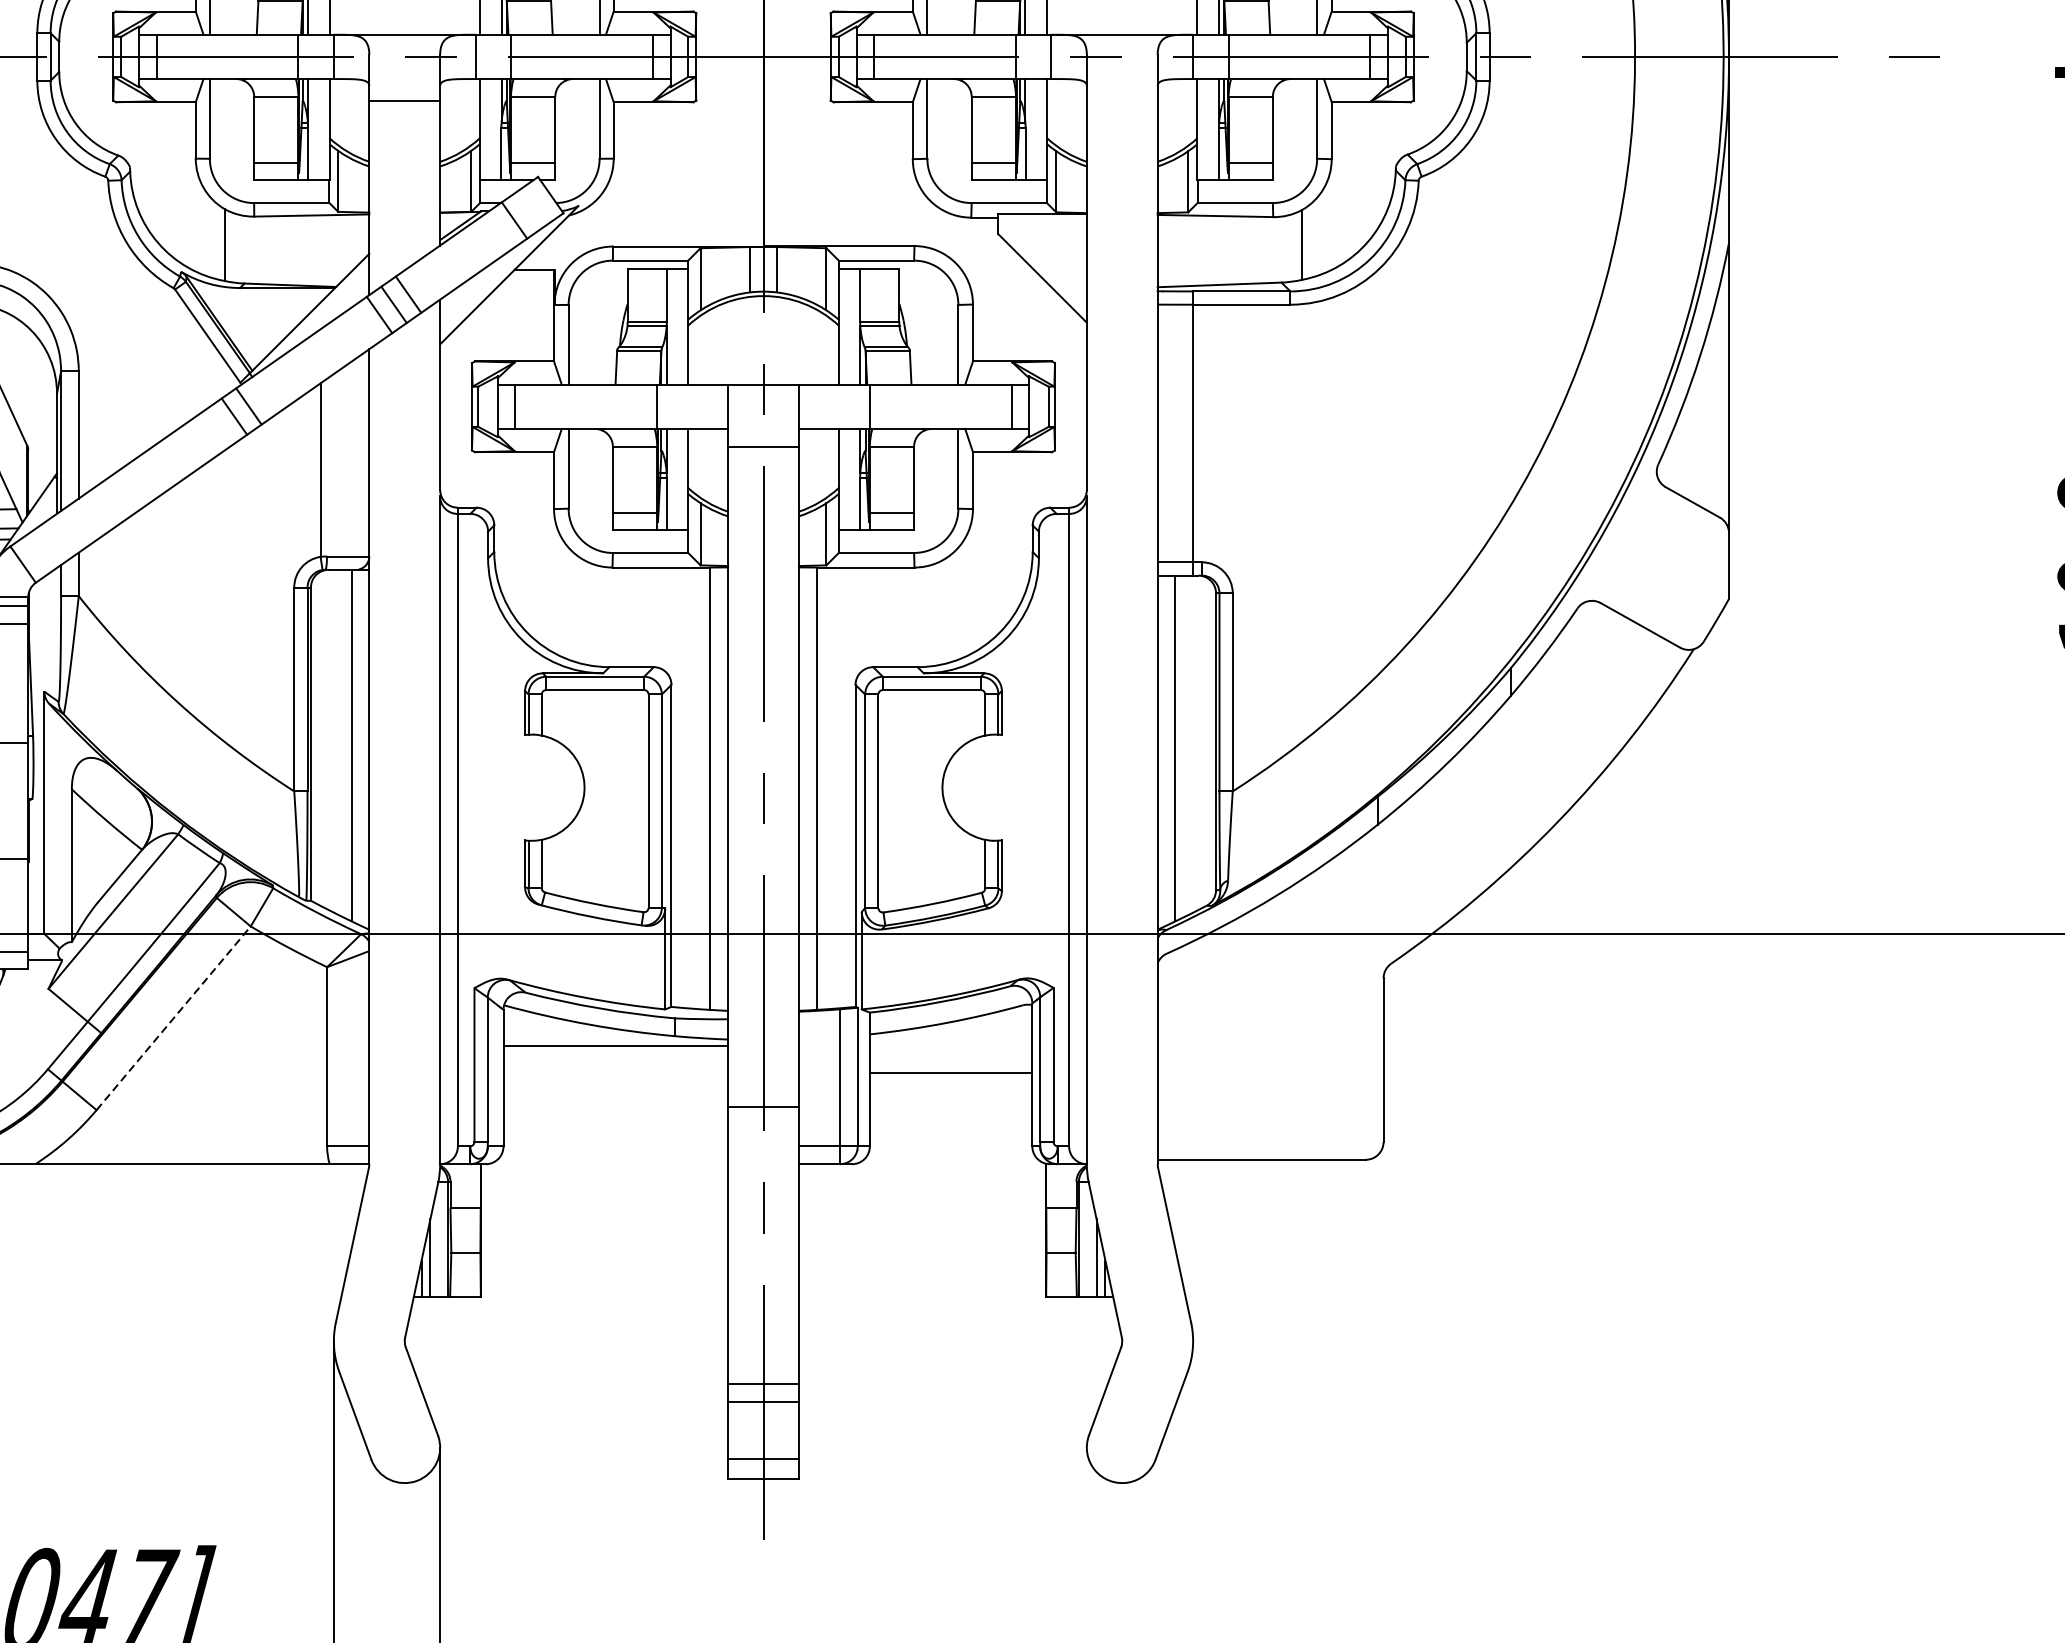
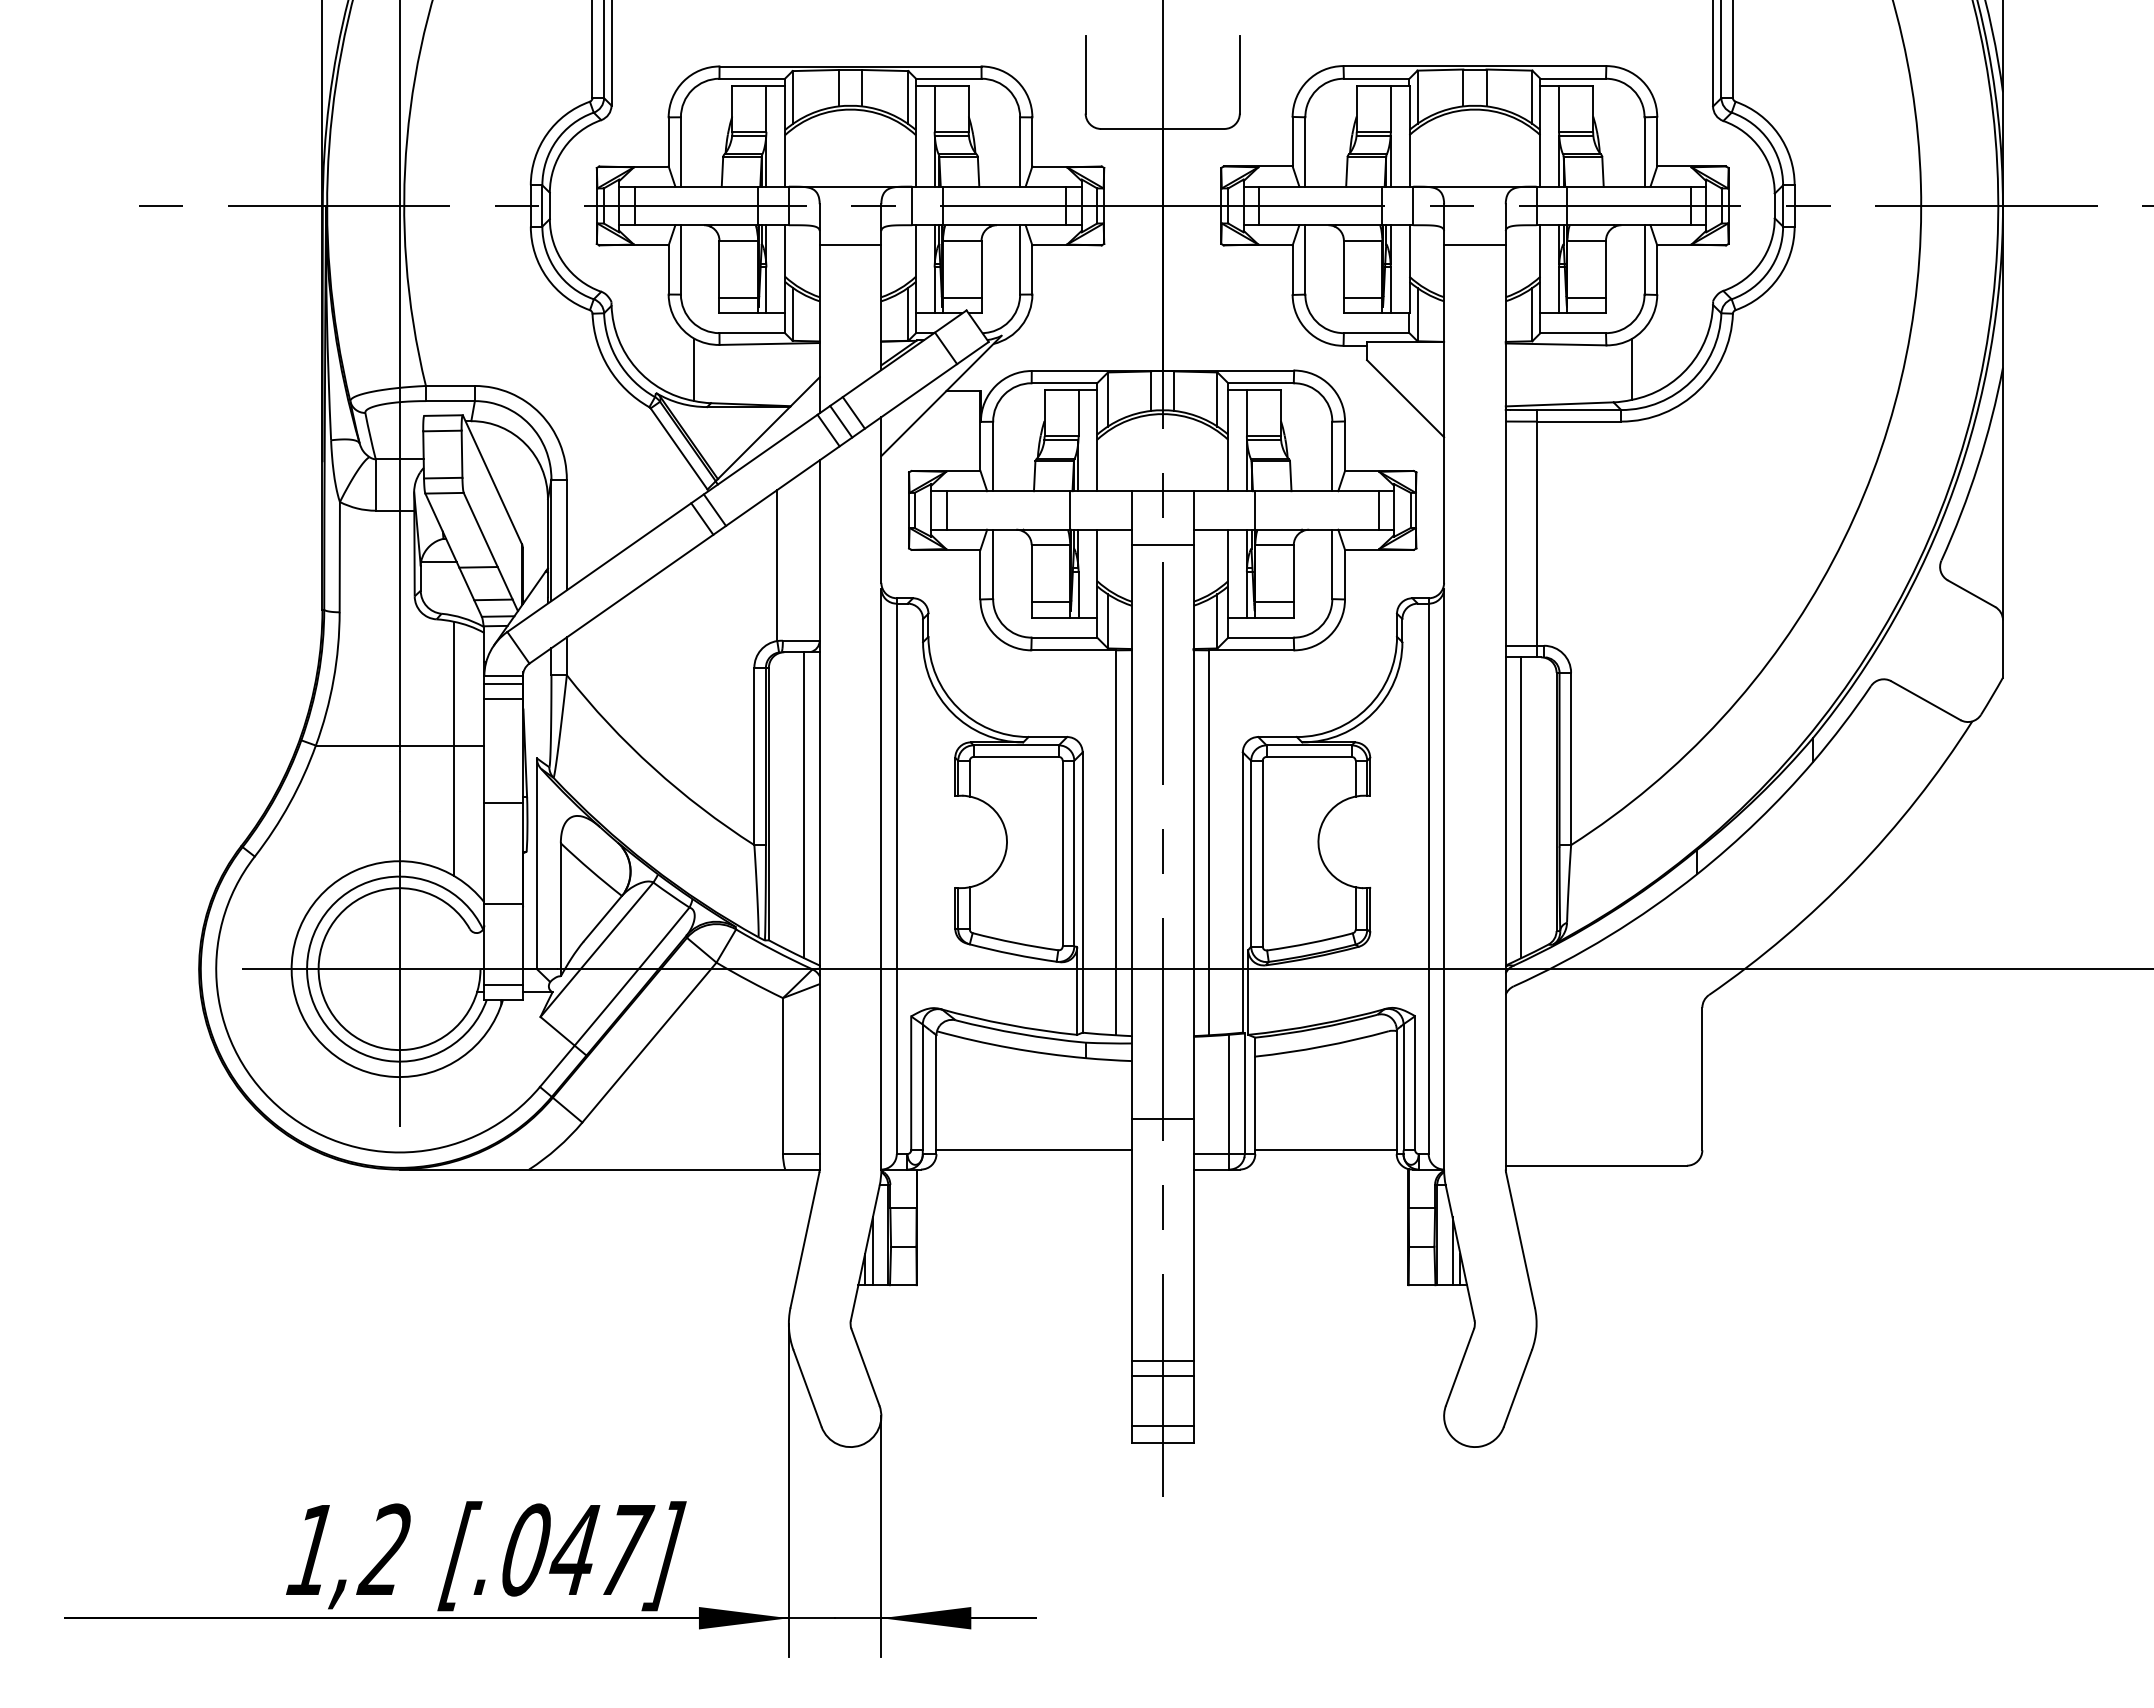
line: (1121, 101) -> (1474, 244), added
line: (173, 1018) -> (649, 1042), dashed -> solid
line: (614, 1045) -> (1033, 1150), moved
line: (950, 1073) -> (1325, 1150), moved

